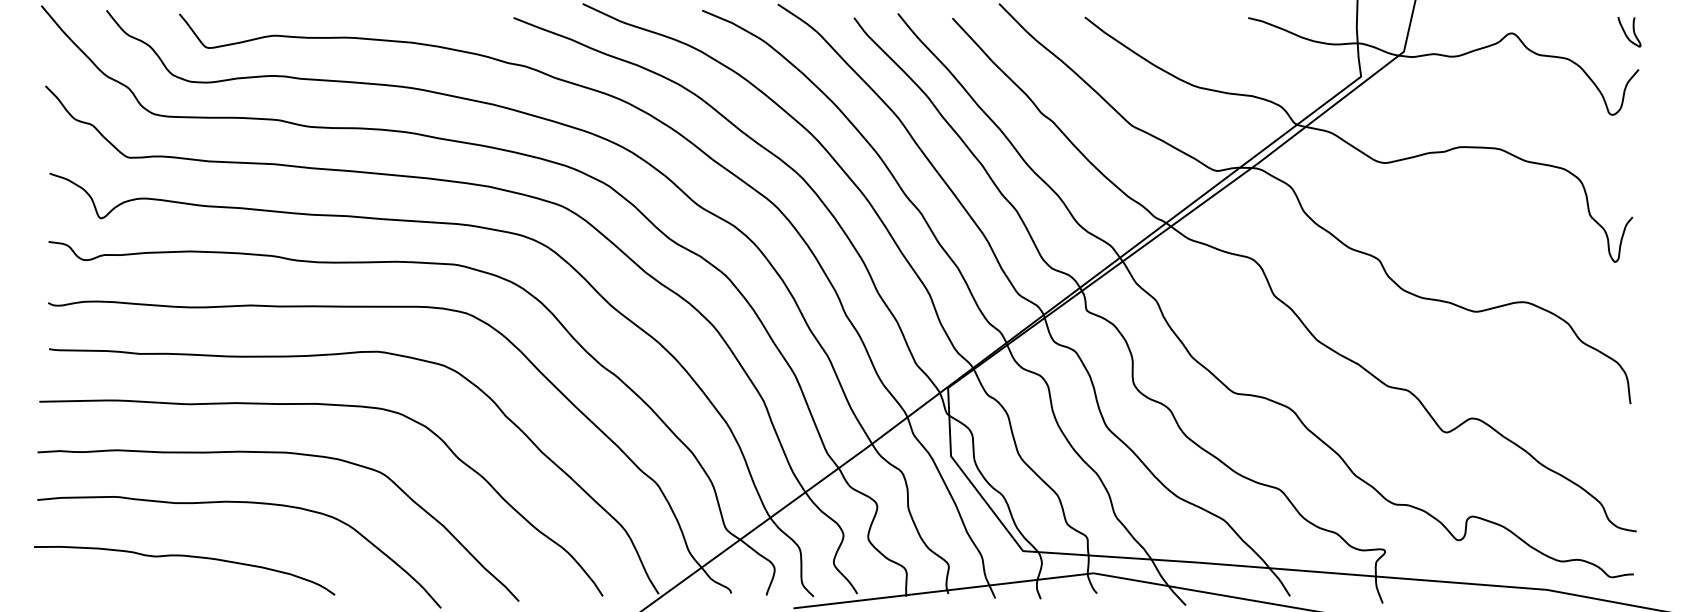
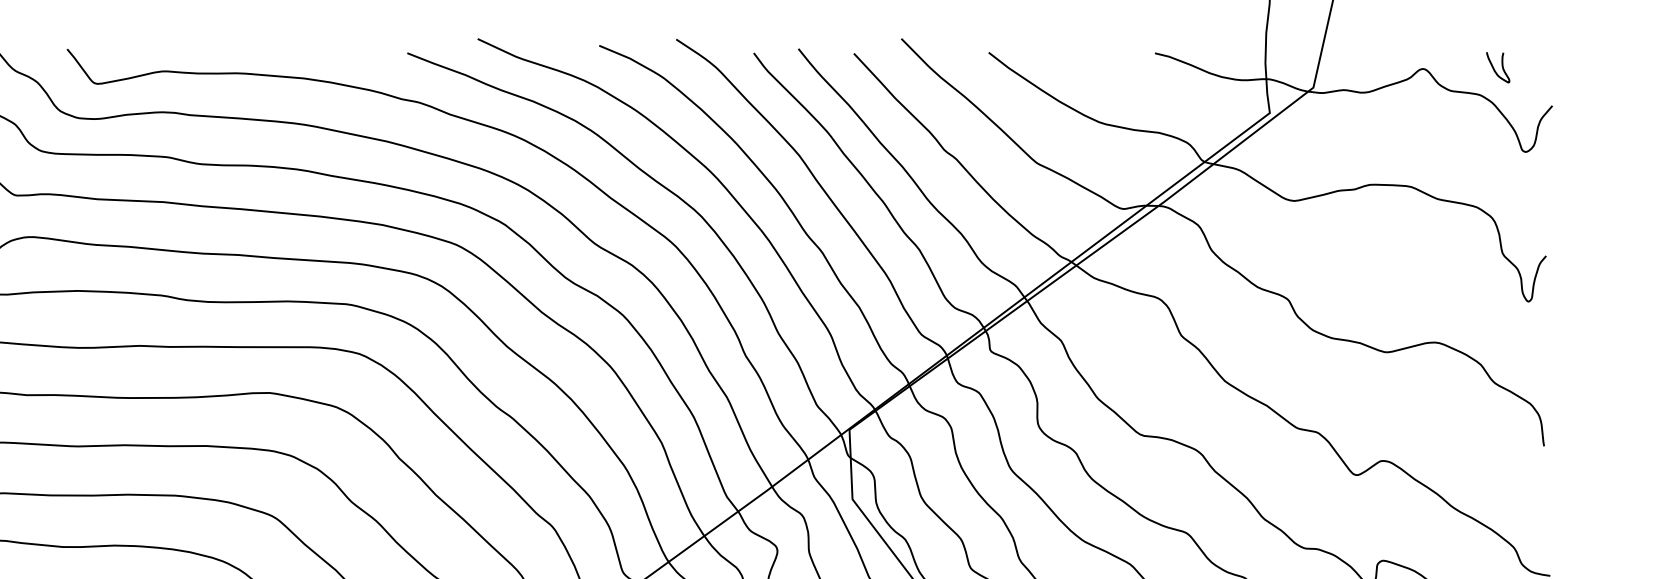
curve: (1626, 33) -> (1495, 69), moved

